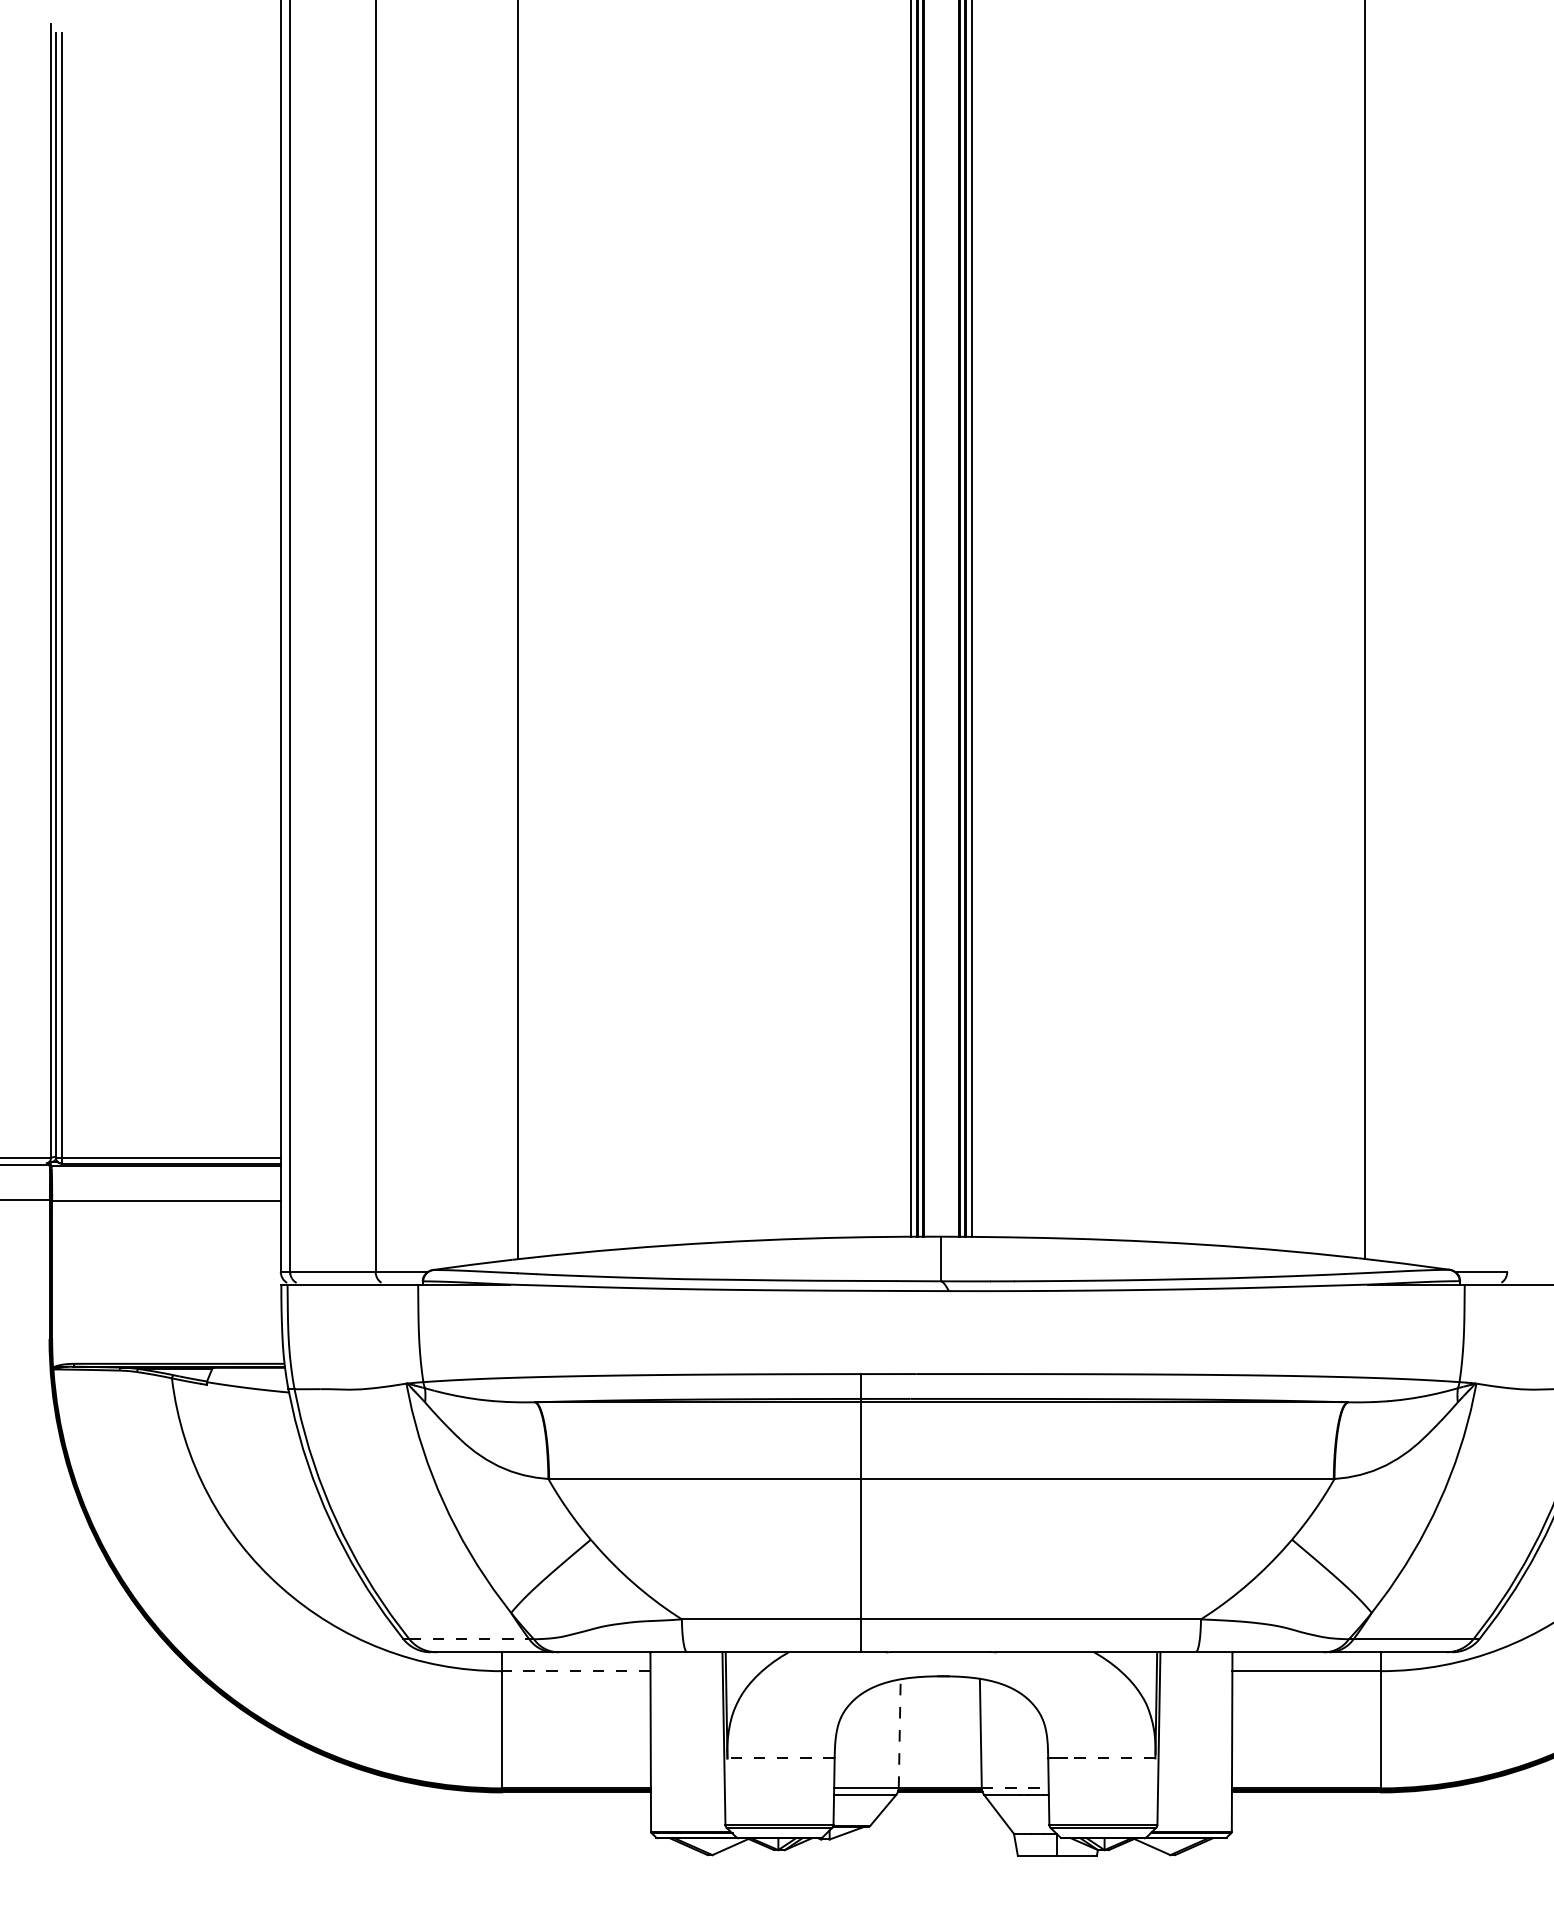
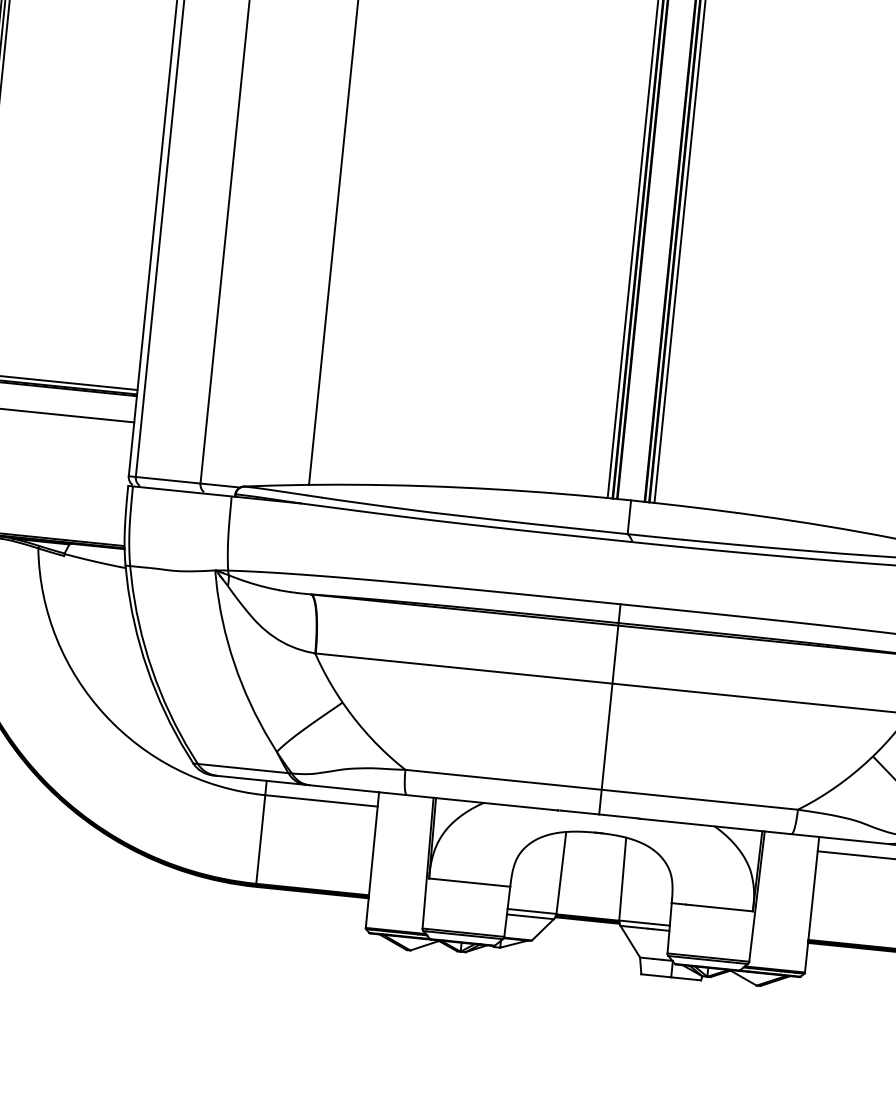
line: (861, 1513) -> (609, 709), moved
line: (472, 1639) -> (245, 768), dashed -> solid
line: (575, 1671) -> (320, 801), dashed -> solid
line: (899, 1733) -> (561, 872), dashed -> solid
line: (781, 1758) -> (470, 882), dashed -> solid
line: (1110, 1758) -> (718, 907), dashed -> solid
line: (1015, 1788) -> (644, 923), dashed -> solid

